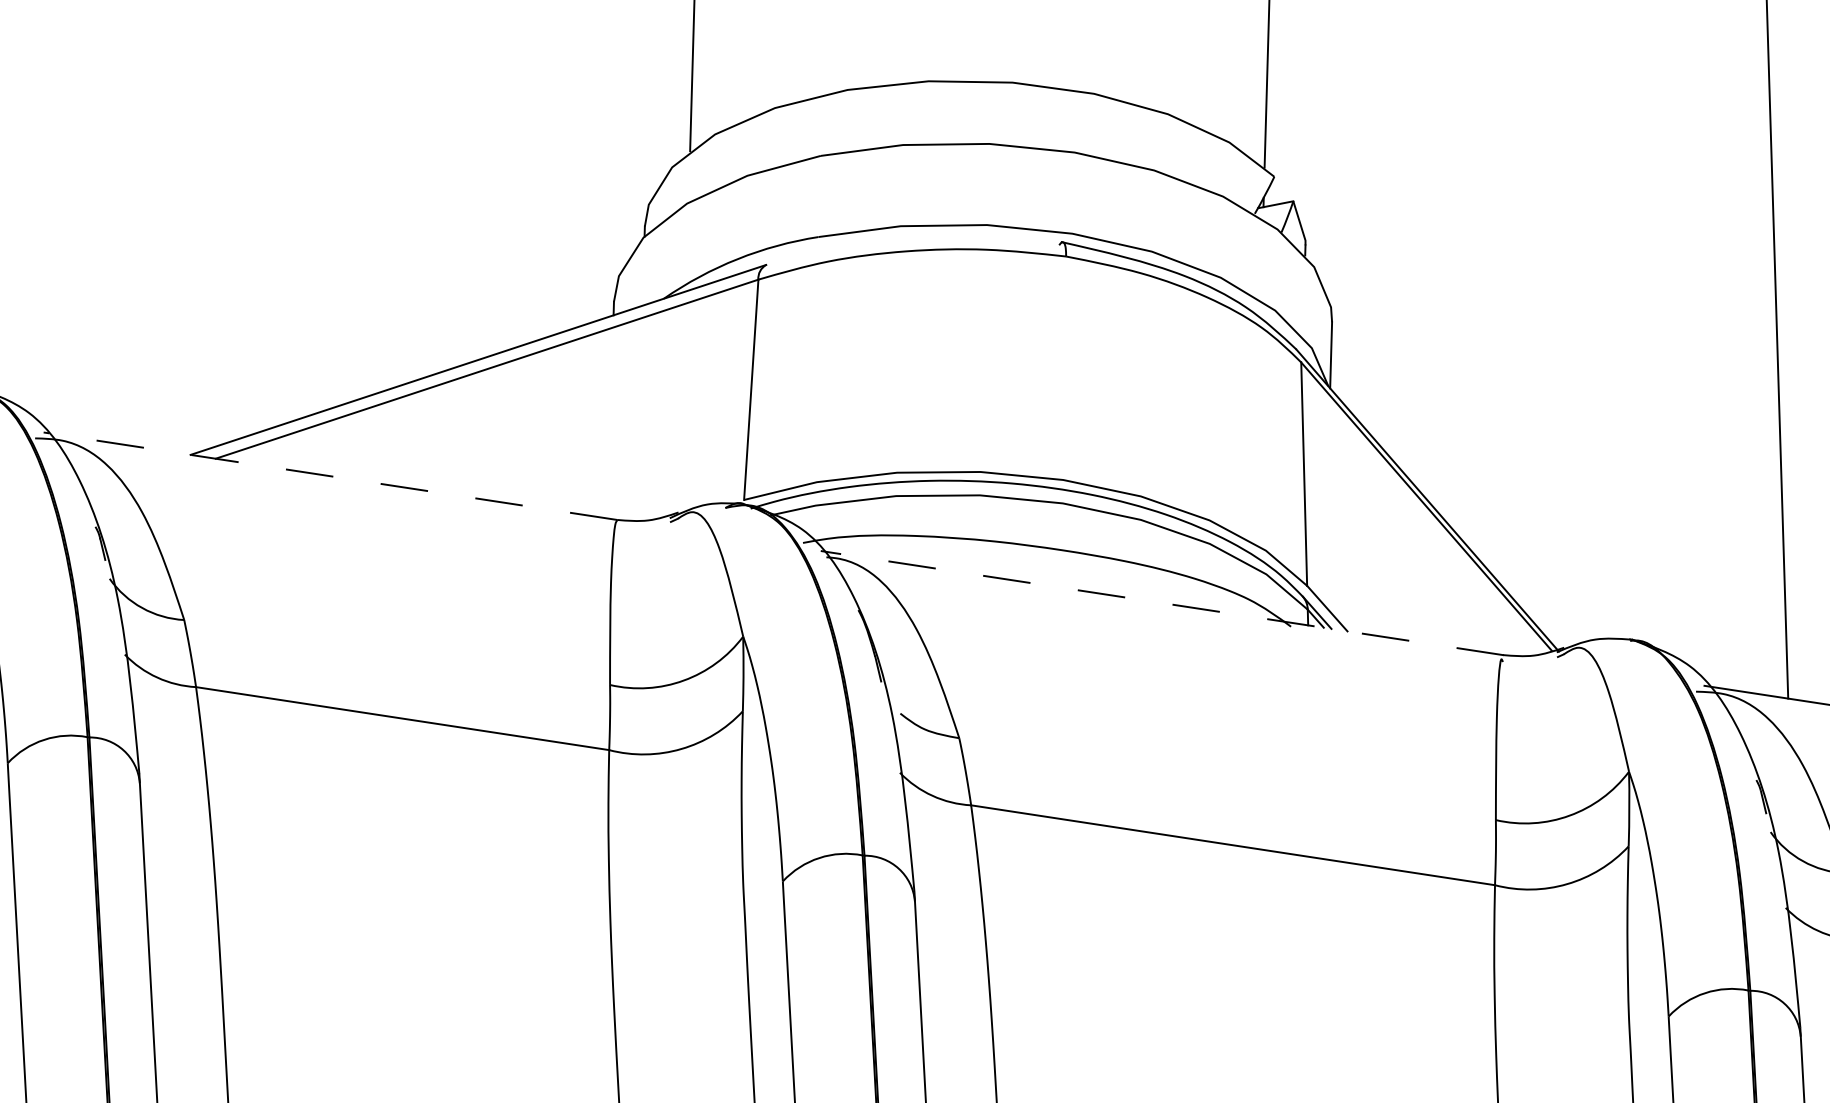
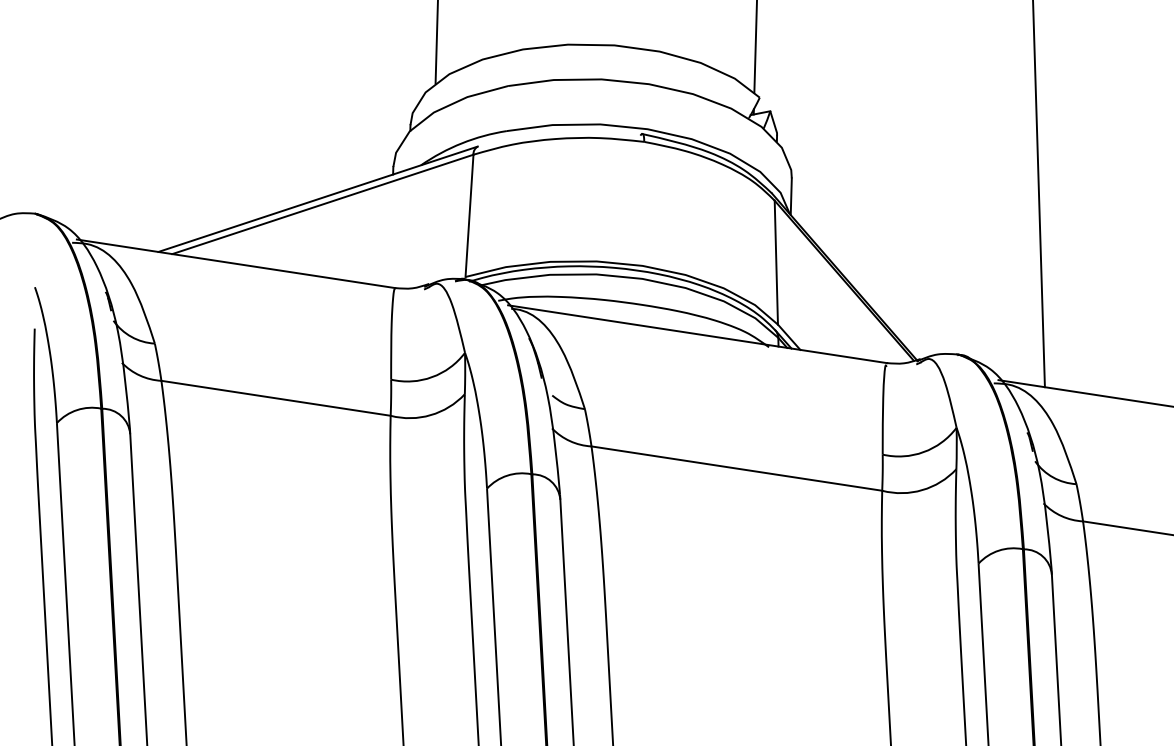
line: (329, 475) -> (235, 263), dashed -> solid
line: (1162, 603) -> (697, 334), dashed -> solid

